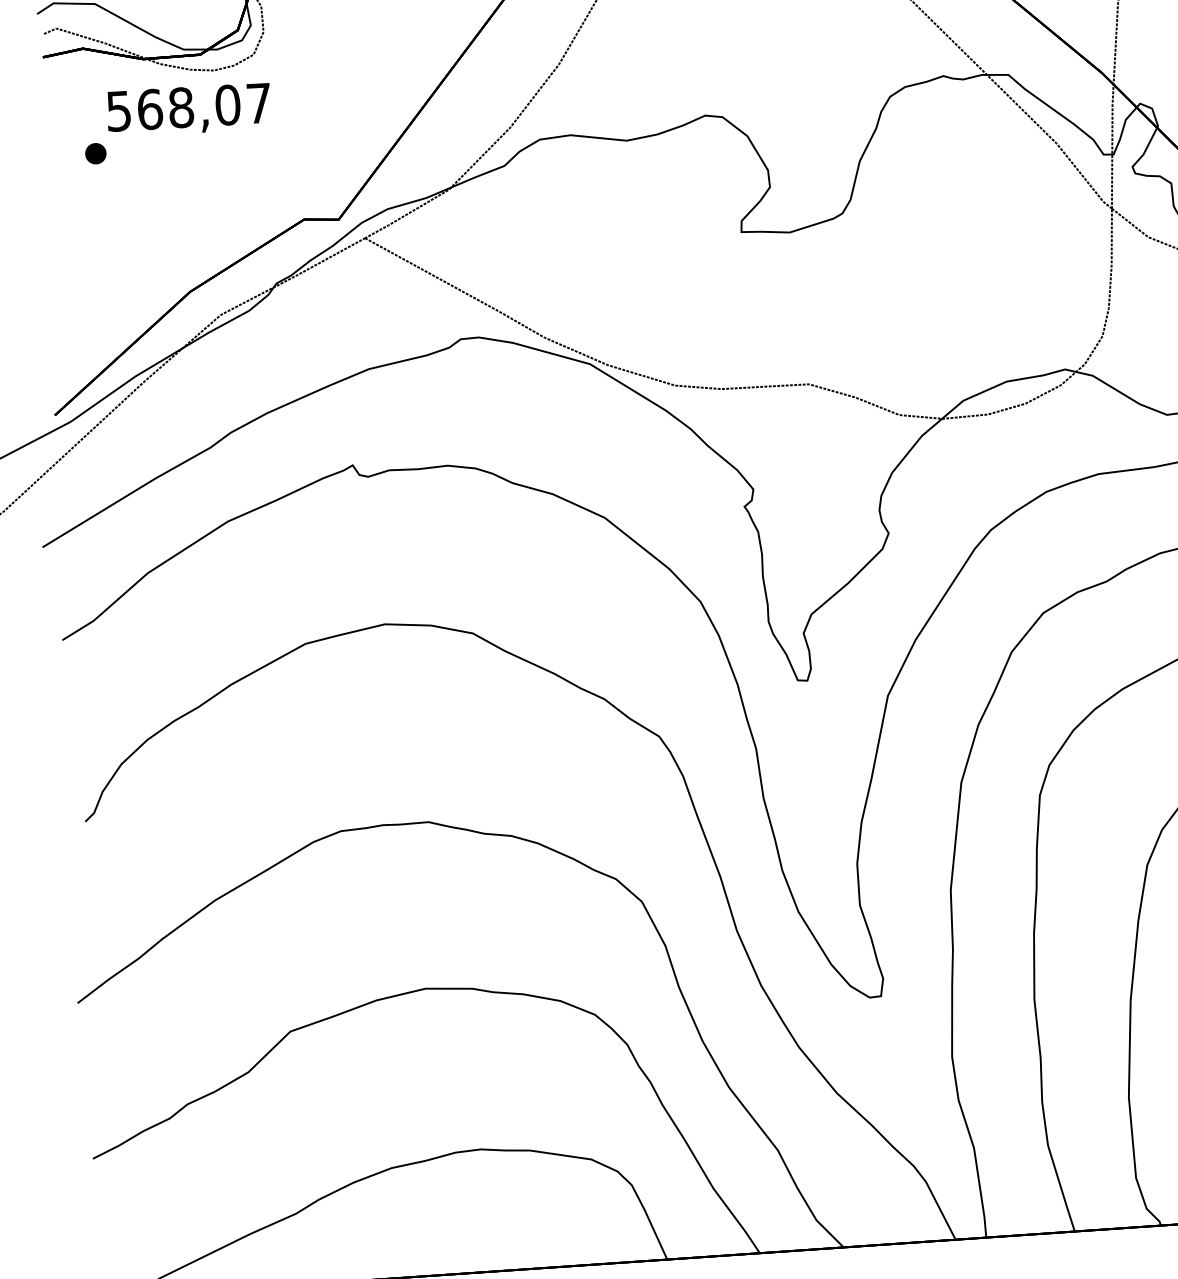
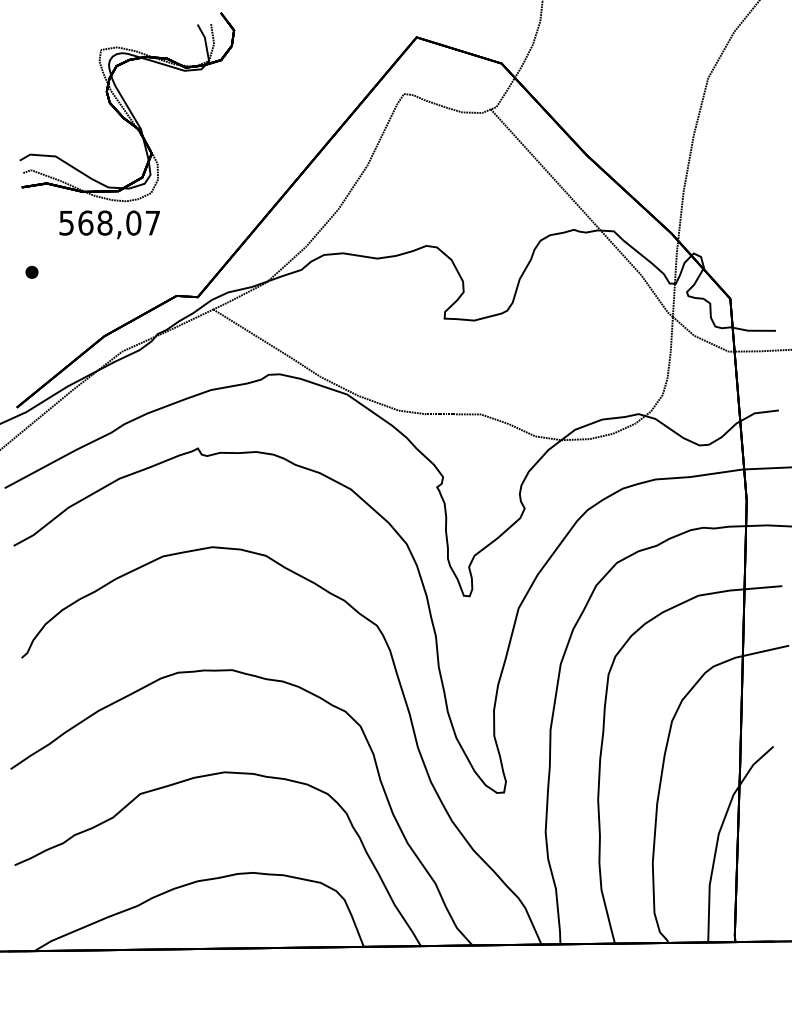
part: (95, 153) -> (31, 272), moved

